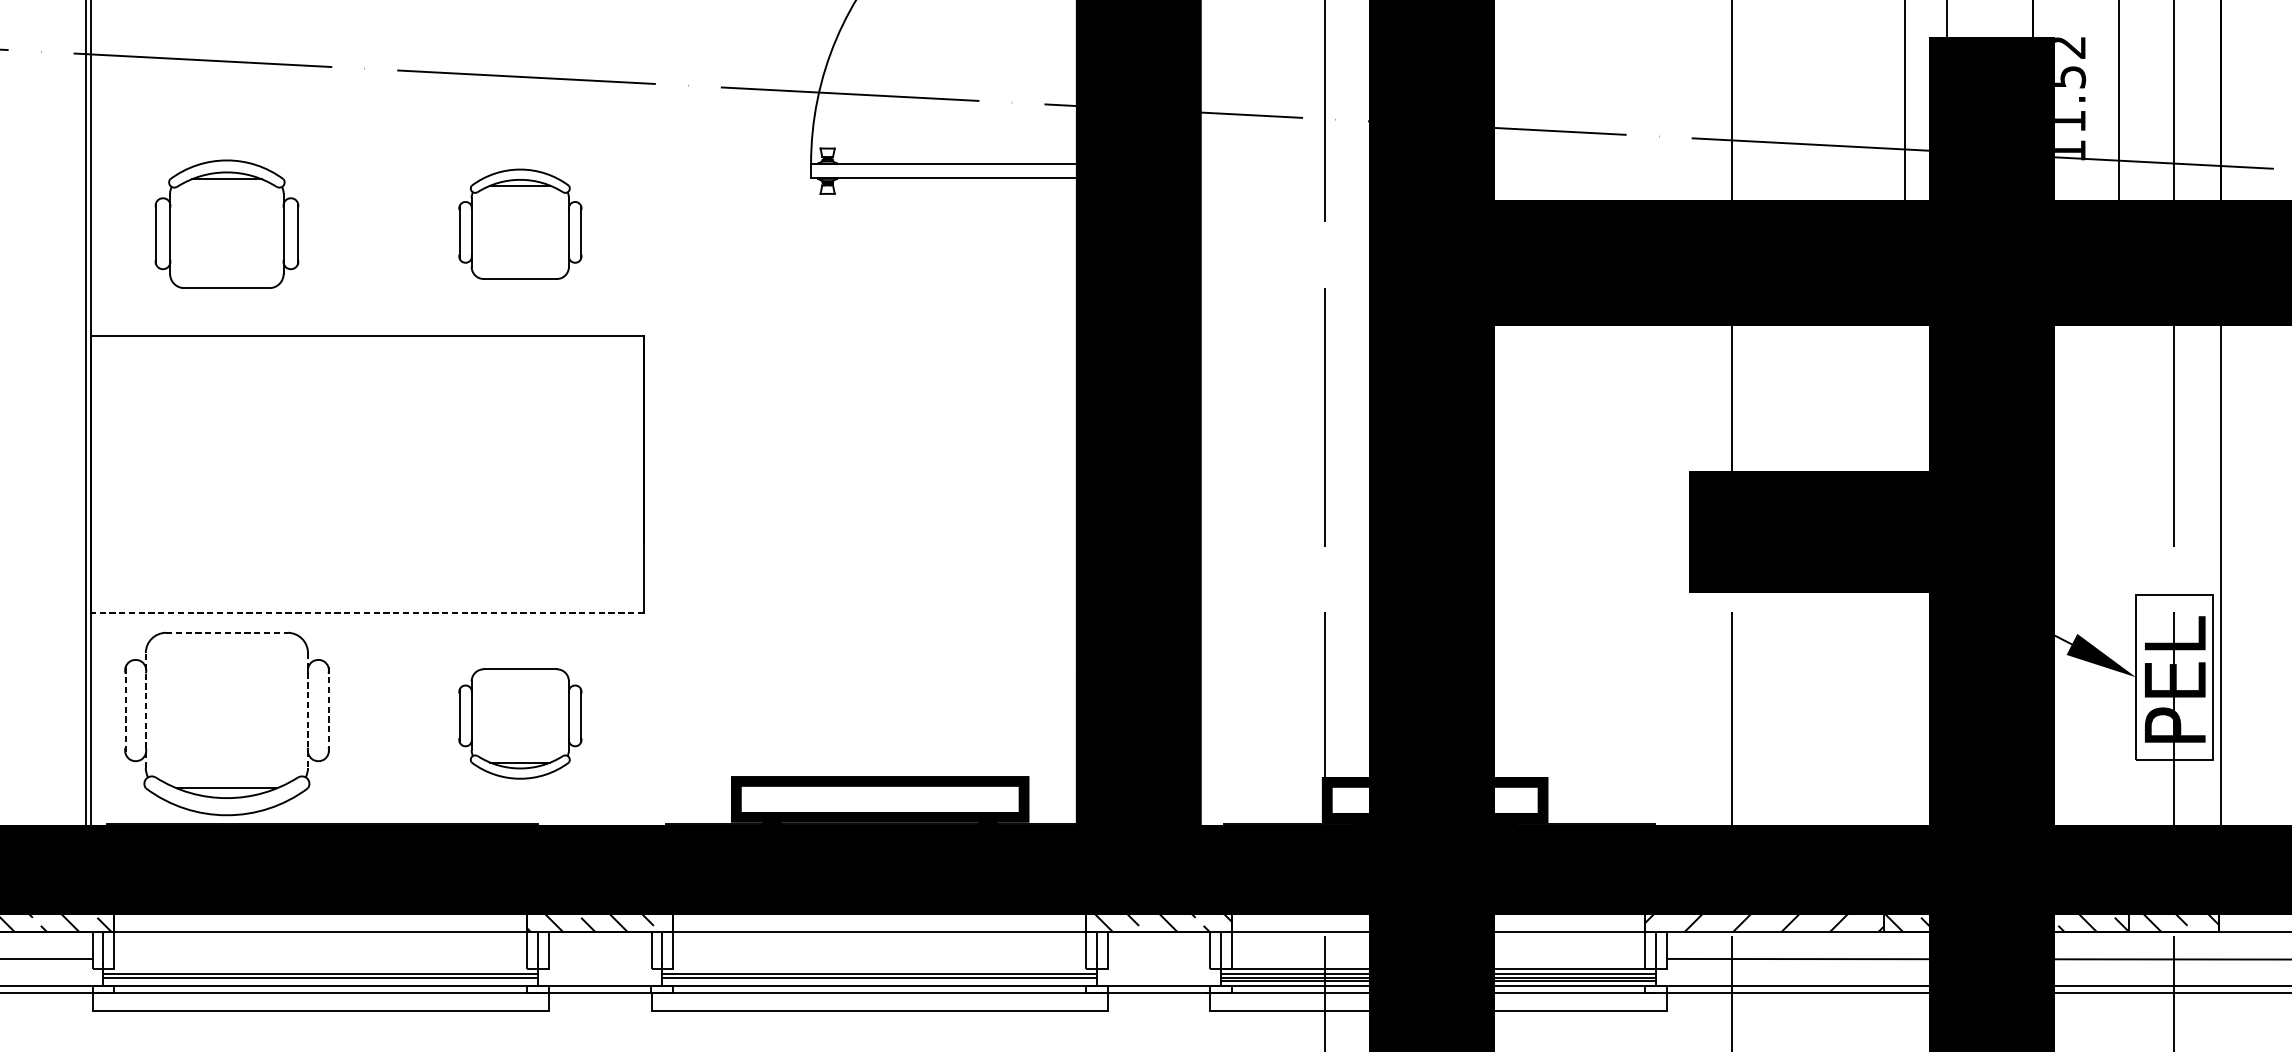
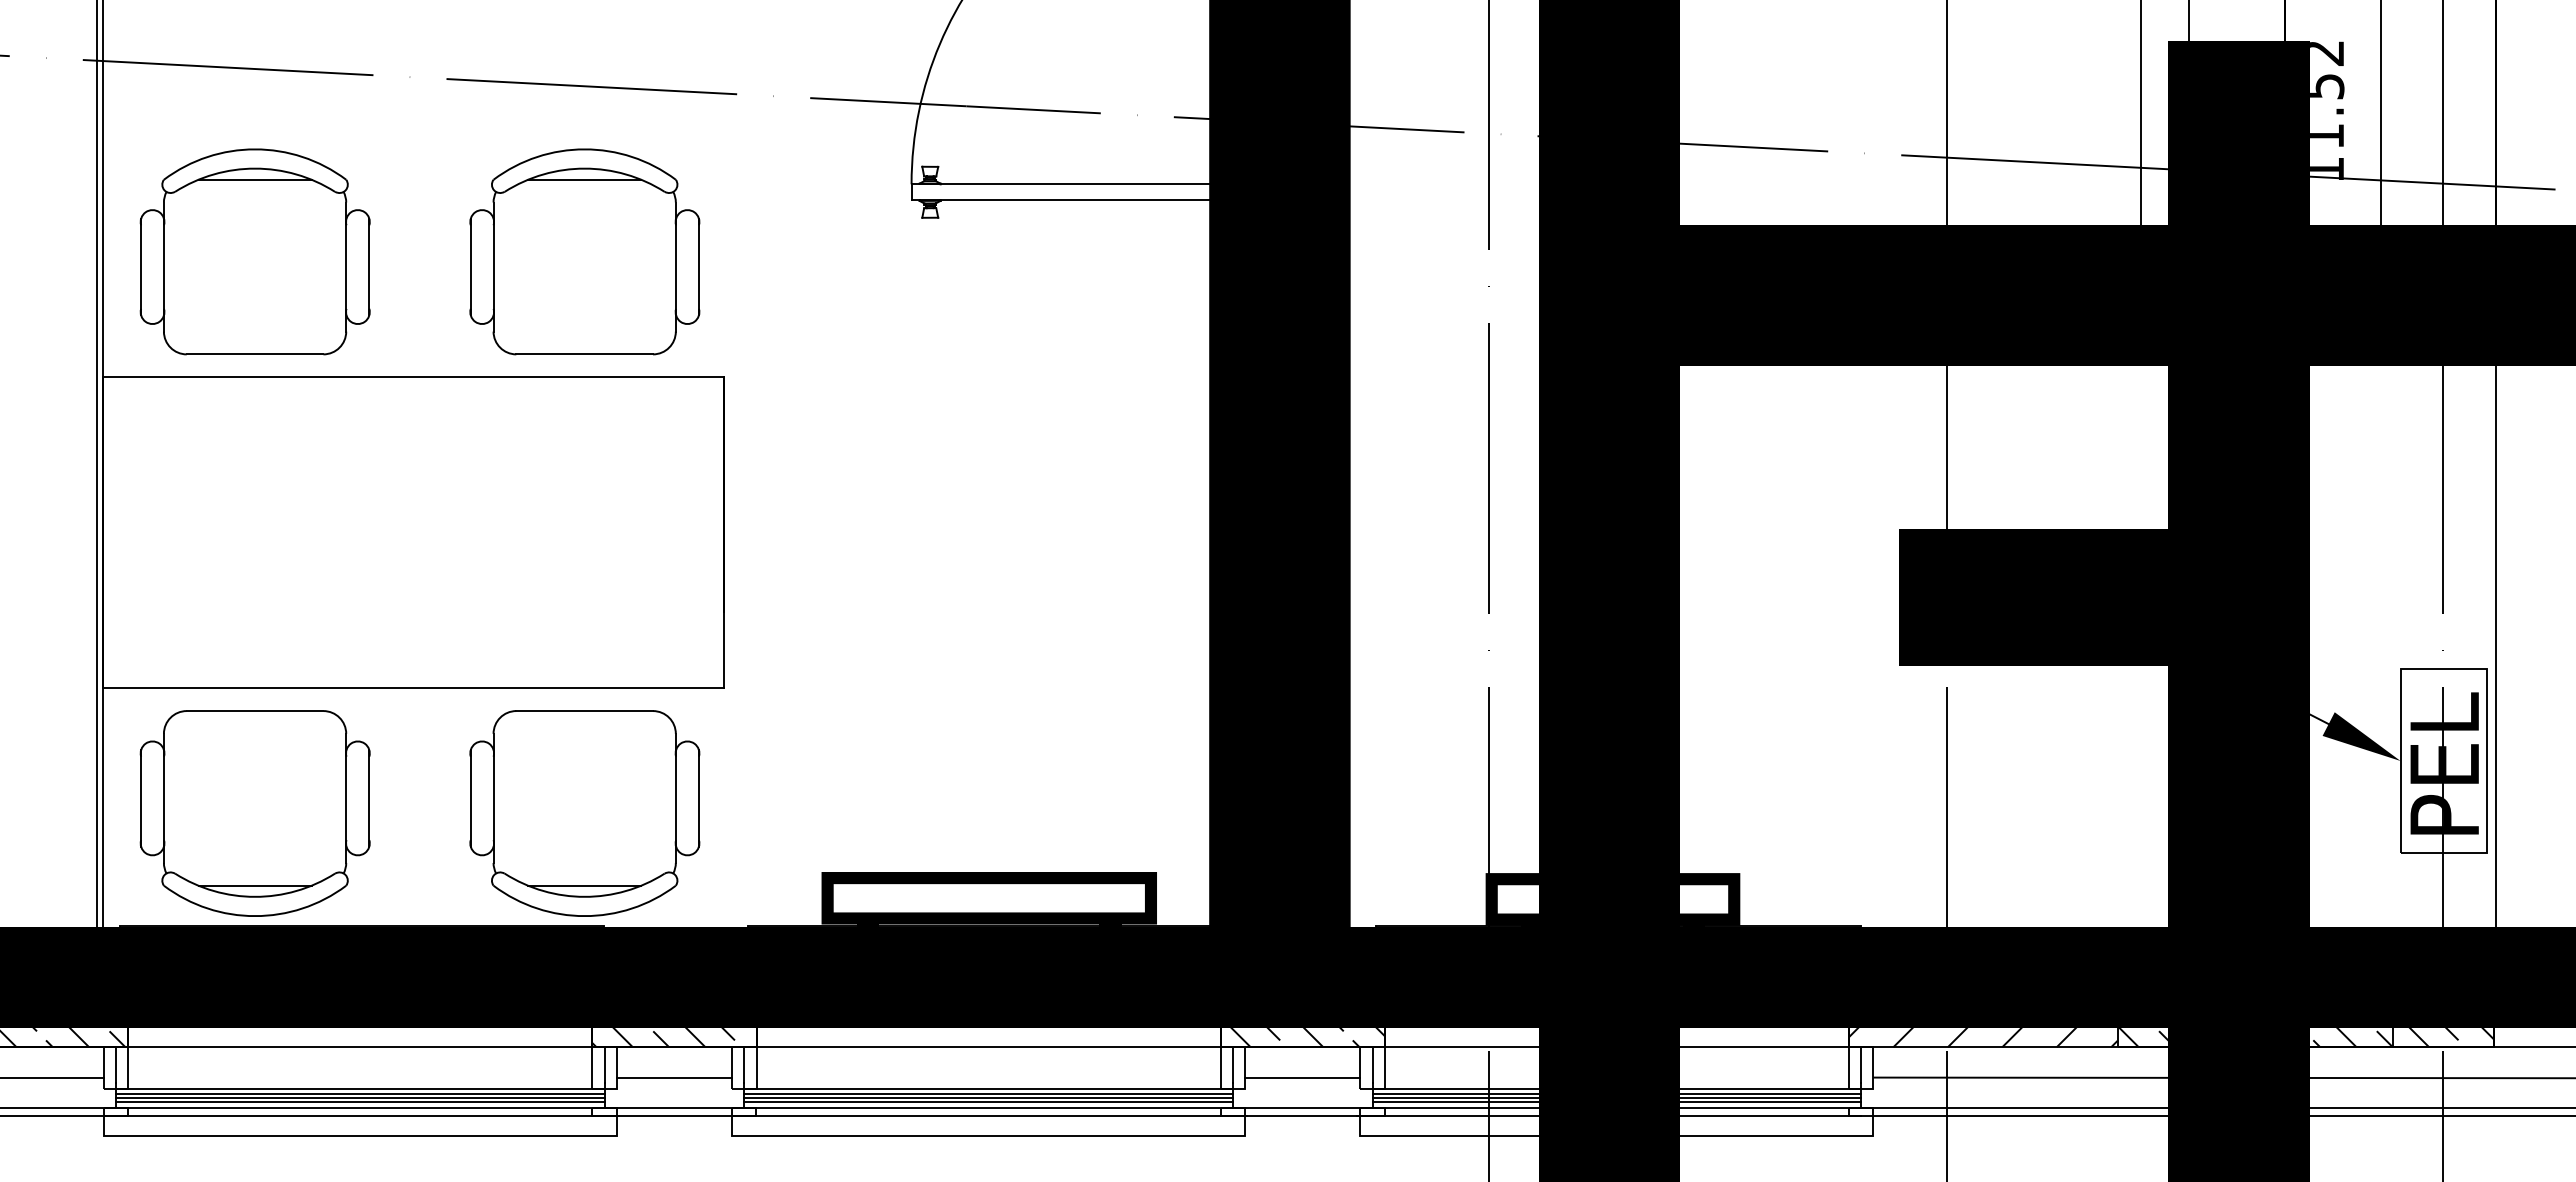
part: (226, 223) -> (254, 251), size x1.43
part: (520, 223) -> (584, 251), size x1.67
line: (367, 612) -> (413, 688), dashed -> solid
line: (227, 633) -> (255, 711), dashed -> solid
line: (125, 710) -> (141, 798), dashed -> solid
line: (145, 710) -> (163, 798), dashed -> solid
line: (308, 710) -> (346, 798), dashed -> solid
line: (328, 710) -> (369, 798), dashed -> solid
part: (520, 723) -> (584, 813), size x1.67
line: (600, 958) -> (674, 1077), added
line: (1158, 958) -> (1302, 1077), added
line: (320, 968) -> (360, 1088), added
line: (879, 968) -> (988, 1088), added
line: (320, 981) -> (360, 1102), added
line: (879, 981) -> (988, 1102), added

